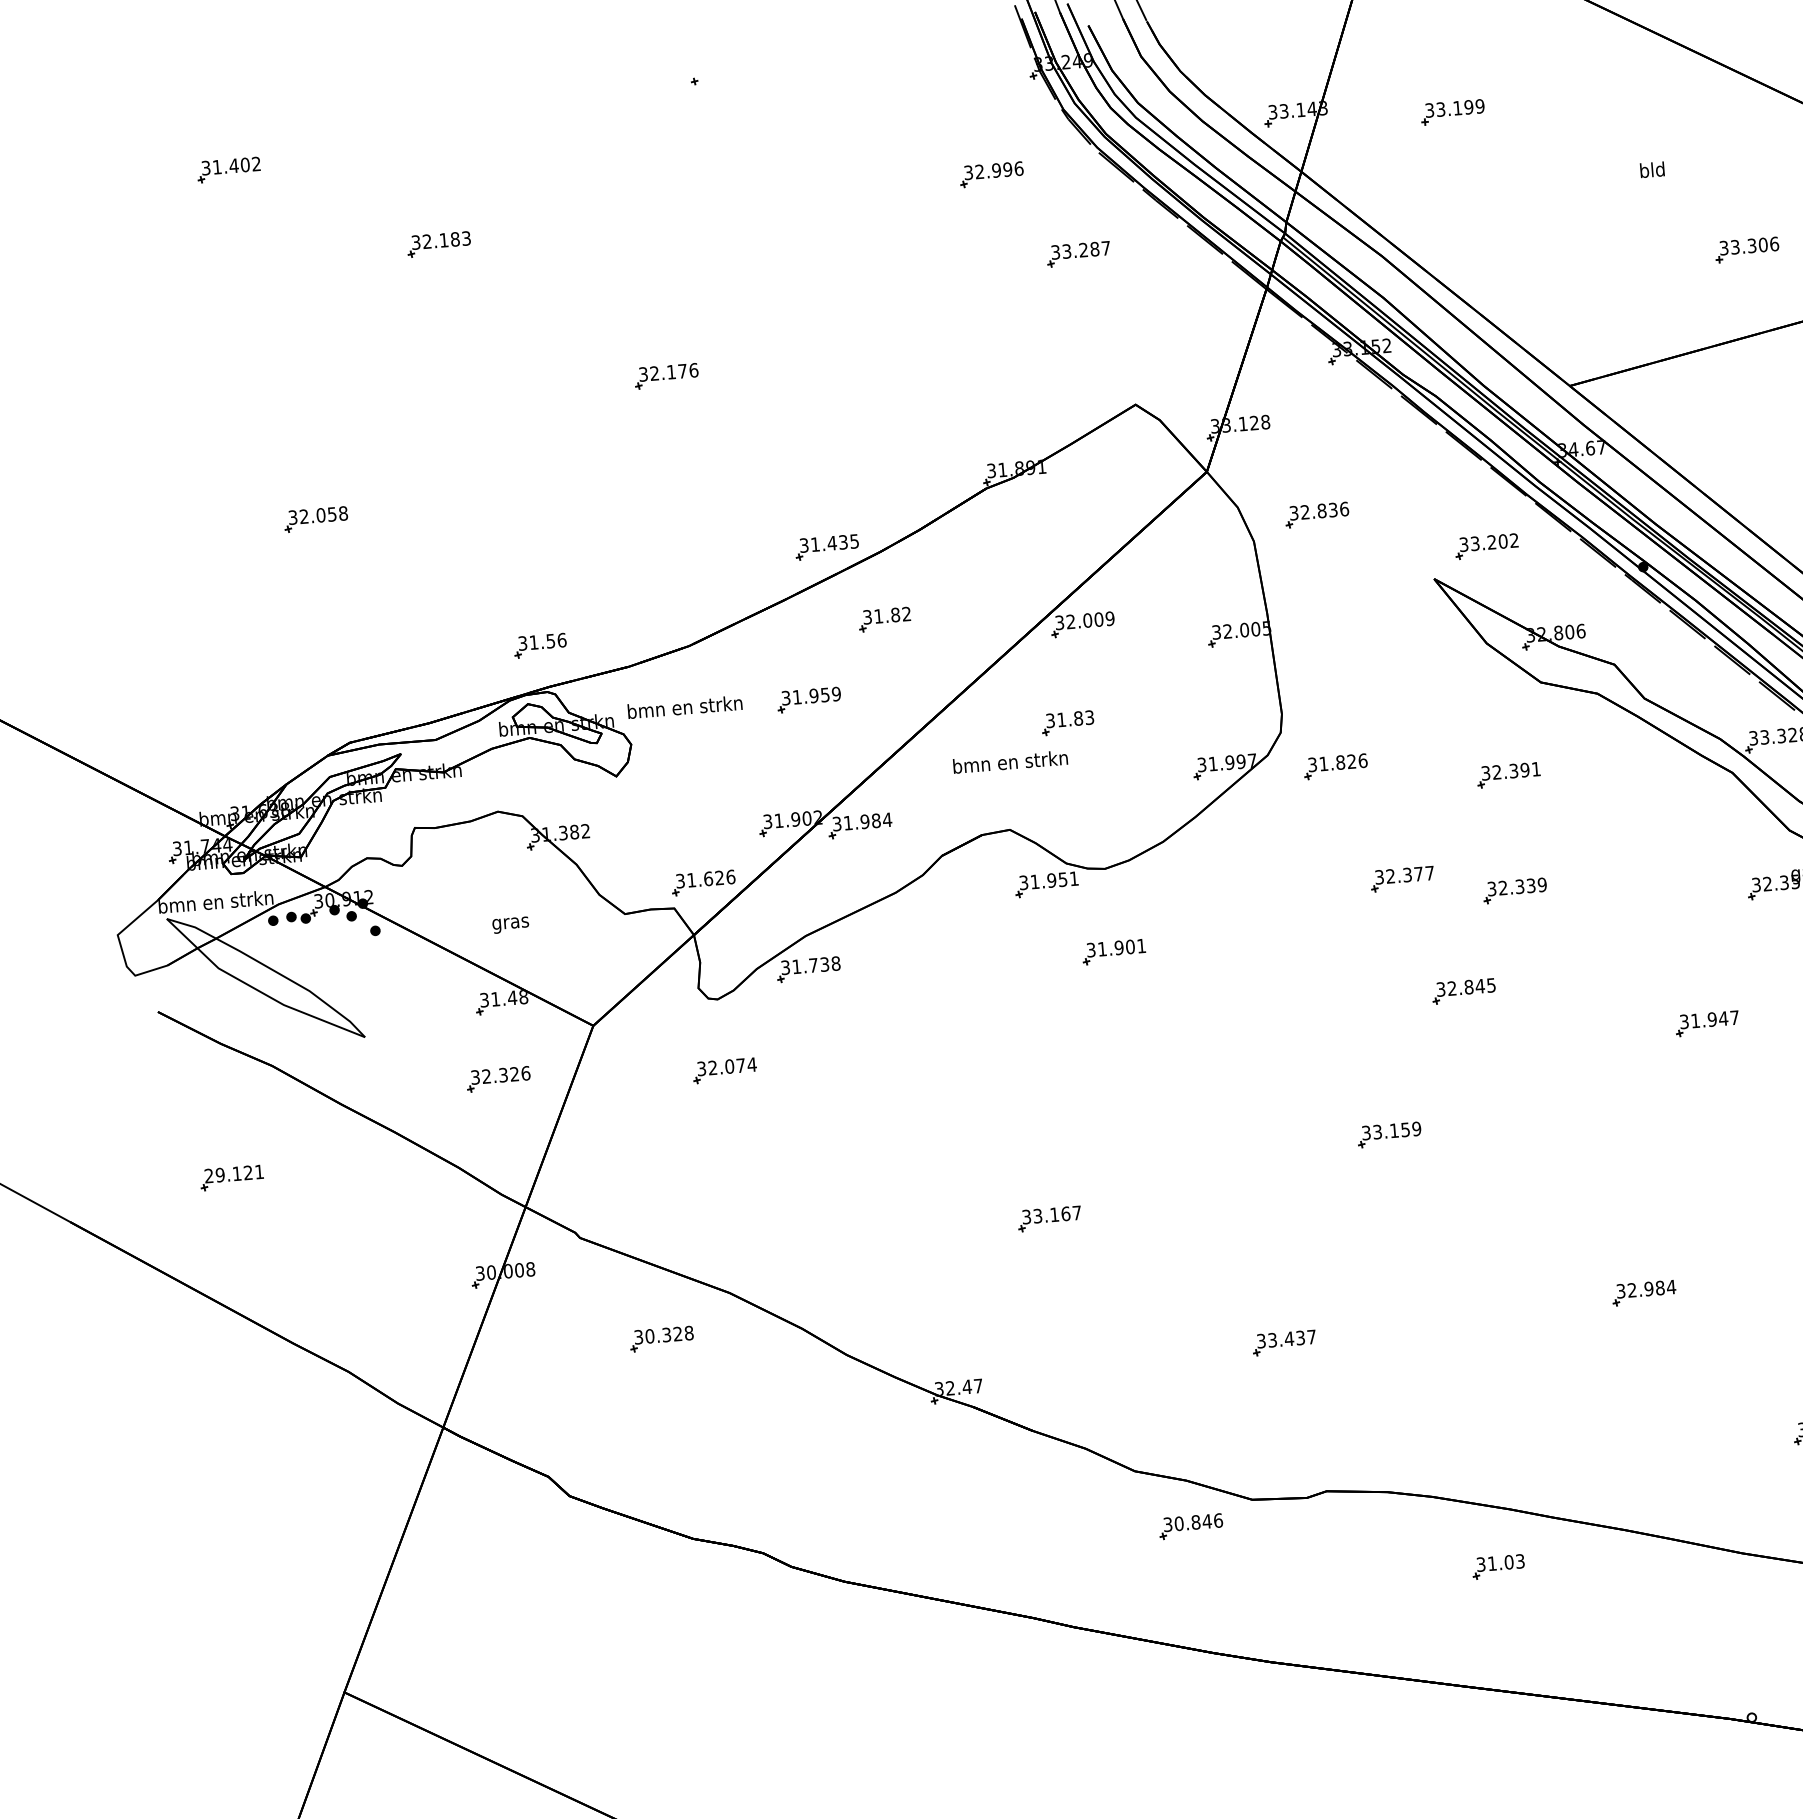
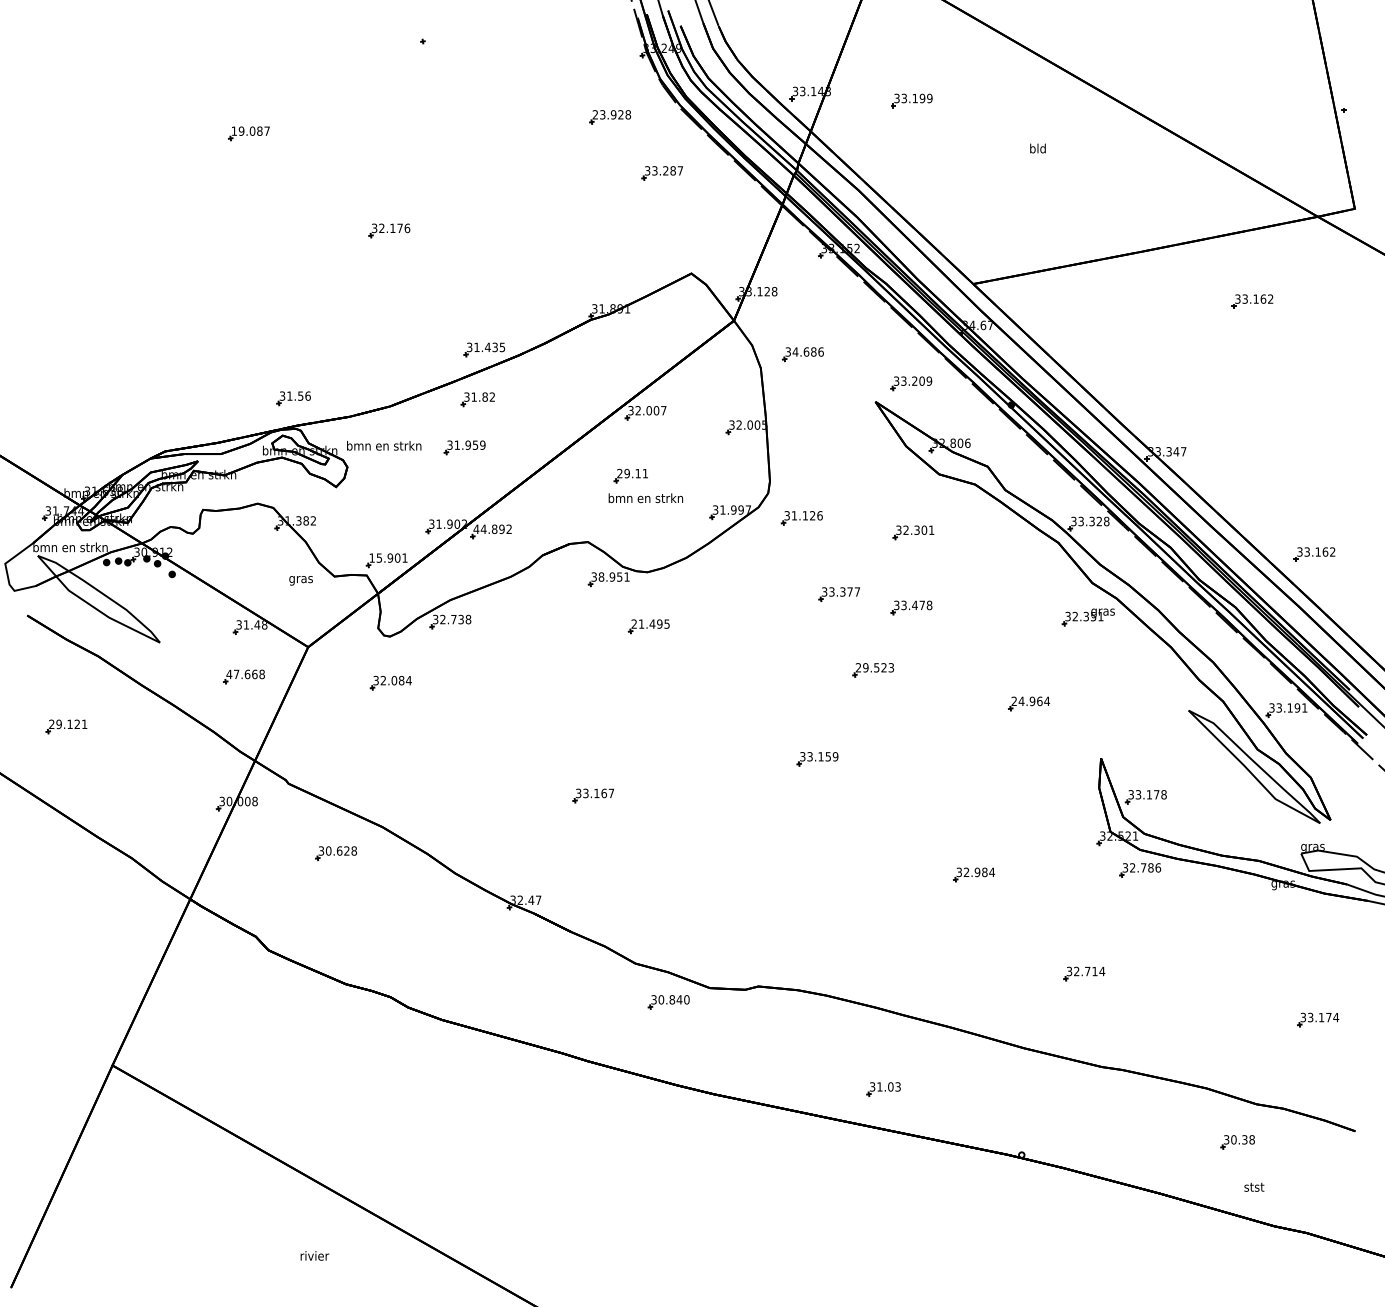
part: (228, 170) -> (116, 74), removed
text: (993, 170) -> (611, 114), 32.996 -> 23.928
text: (440, 239) -> (250, 130), 32.183 -> 19.087
part: (1746, 250) -> (1094, 205), removed
text: (1318, 510) -> (804, 351), 32.836 -> 34.686
part: (314, 520) -> (154, 305), removed
text: (1514, 539) -> (929, 380), 33.202 -> 33.209
text: (1109, 618) -> (663, 410), 32.009 -> 32.007
part: (884, 619) -> (477, 399), moved
text: (1069, 719) -> (632, 473), 31.83 -> 29.11
text: (1009, 762) -> (645, 498), moved
text: (1340, 762) -> (805, 515), 31.826 -> 31.126
text: (1523, 770) -> (923, 530), 32.391 -> 32.301
text: (861, 822) -> (492, 529), 31.984 -> 44.892
text: (1390, 877) -> (831, 592), 32.377 -> 33.377
text: (705, 878) -> (388, 557), 31.626 -> 15.901
text: (1034, 881) -> (601, 576), 31.951 -> 38.951
text: (1522, 886) -> (916, 605), 32.339 -> 33.478
text: (509, 924) -> (300, 580), moved
text: (1116, 947) -> (650, 623), 31.901 -> 21.495
text: (796, 966) -> (442, 619), 31.738 -> 32.738
text: (1465, 987) -> (874, 667), 32.845 -> 29.523
text: (1709, 1019) -> (1030, 701), 31.947 -> 24.964
text: (740, 1065) -> (401, 680), 32.074 -> 32.084
text: (500, 1075) -> (245, 674), 32.326 -> 47.668
text: (666, 1334) -> (339, 850), 30.328 -> 30.628
part: (1283, 1343) -> (738, 888), removed
text: (1217, 1520) -> (686, 999), 30.846 -> 30.840
part: (1498, 1567) -> (883, 1089), moved

